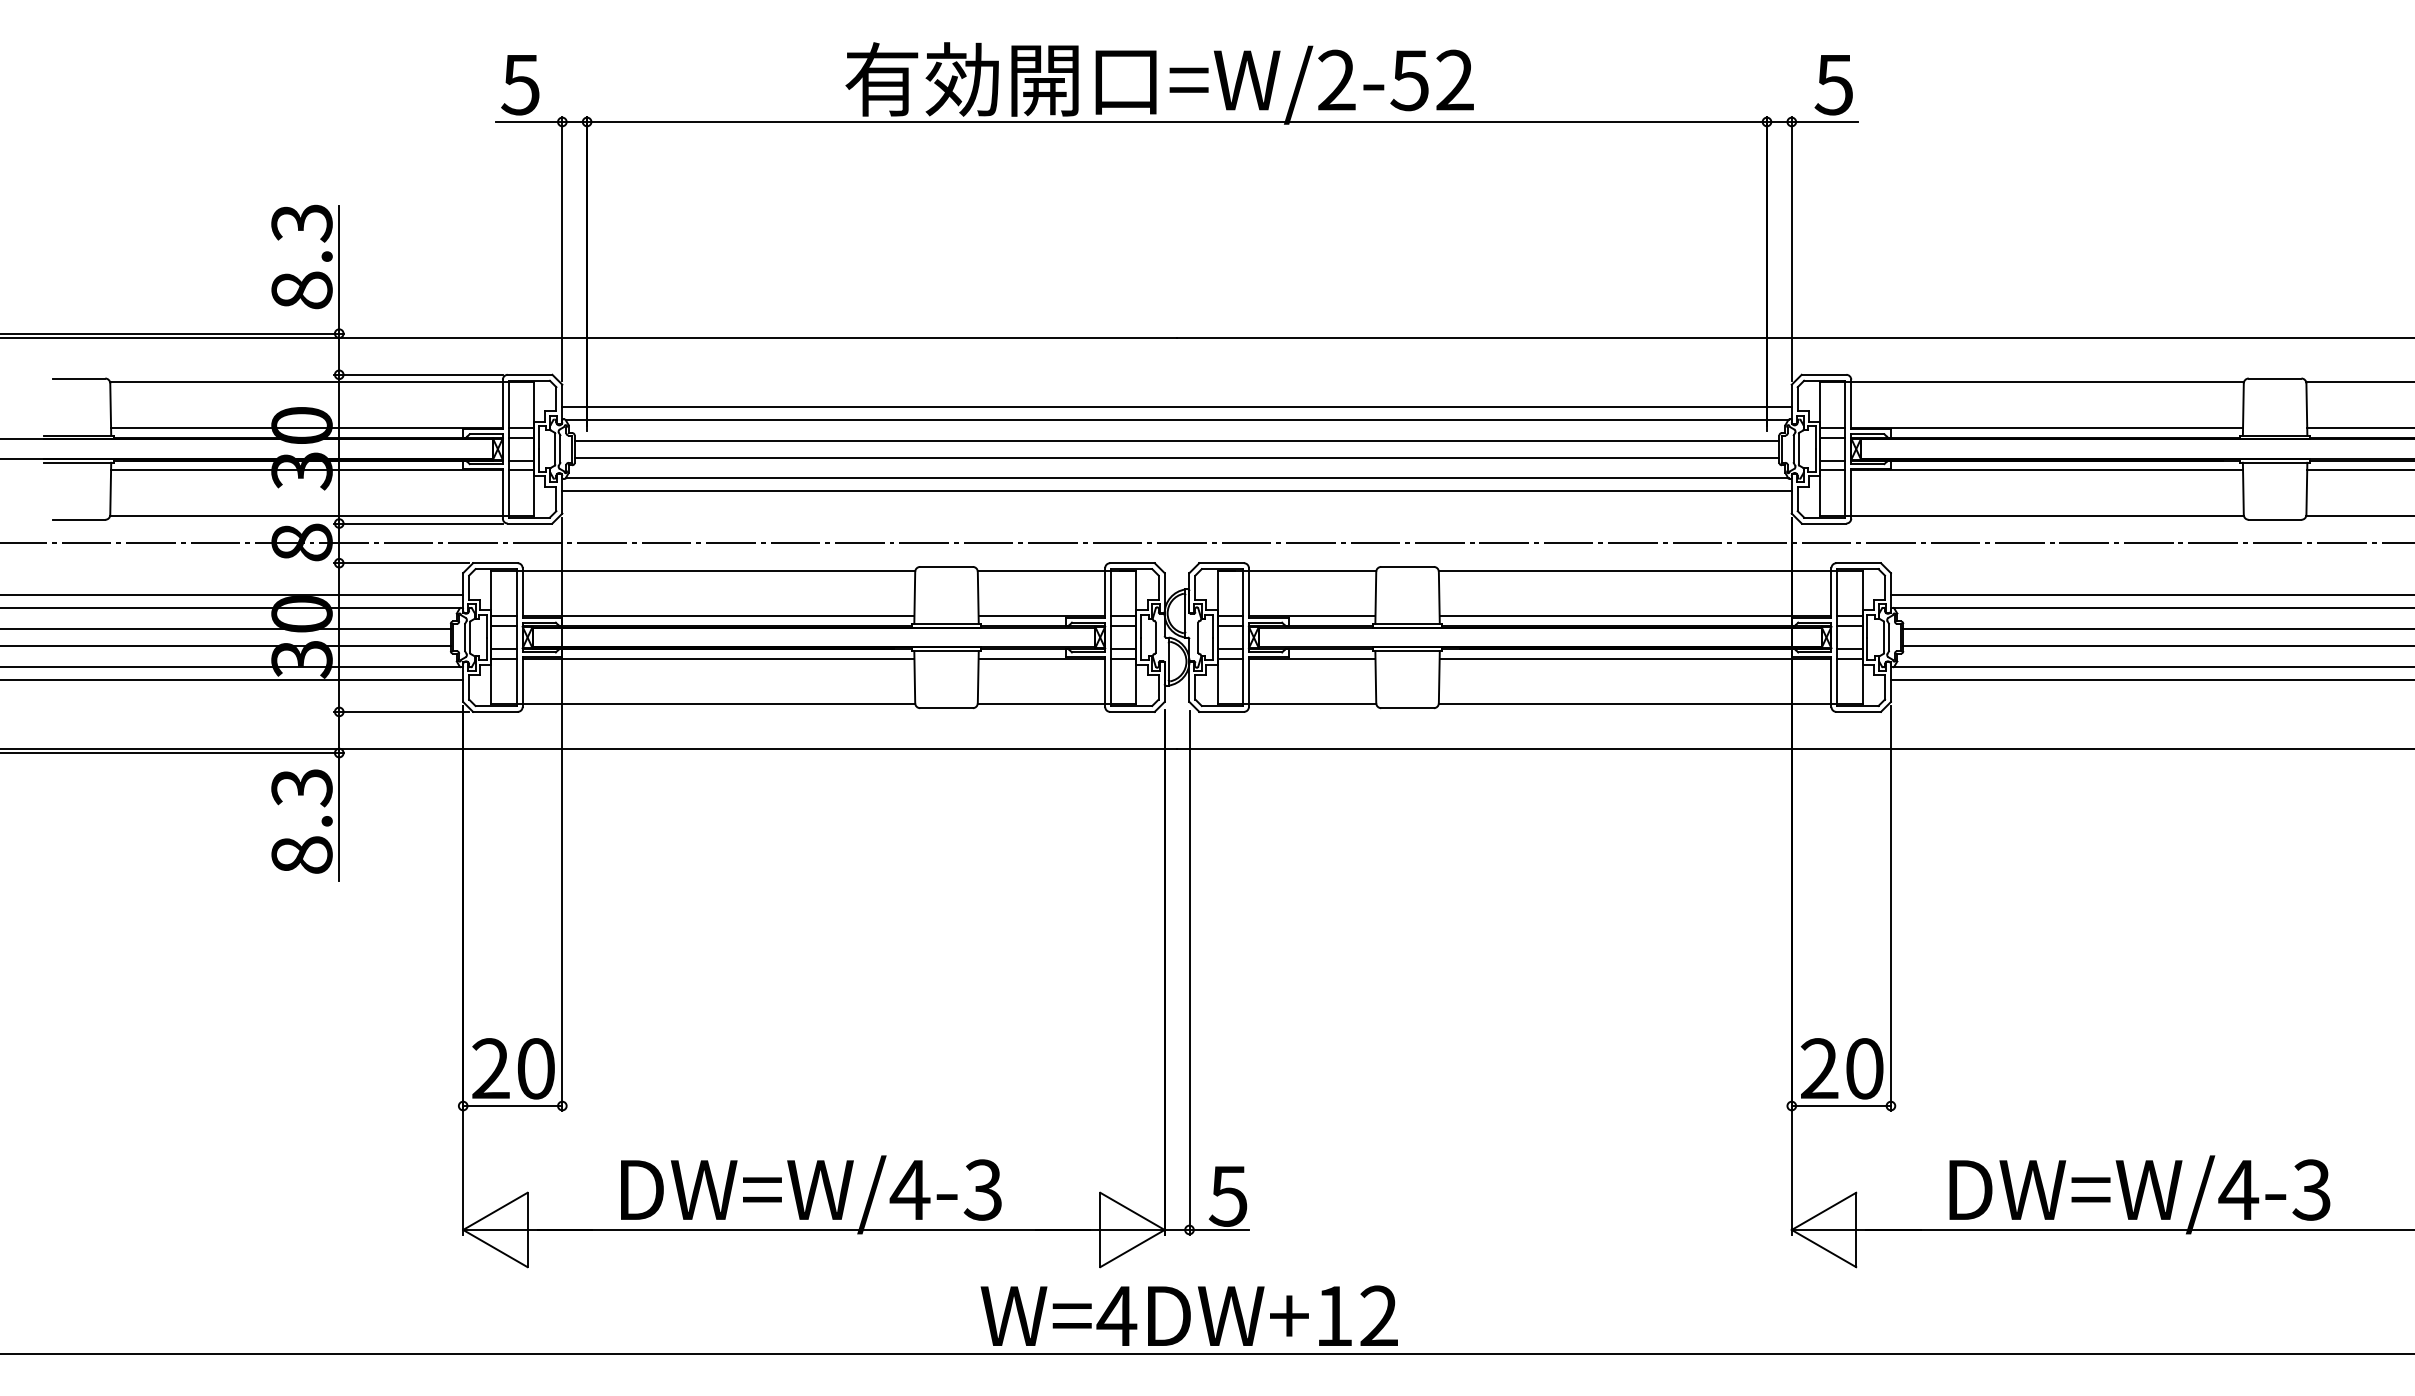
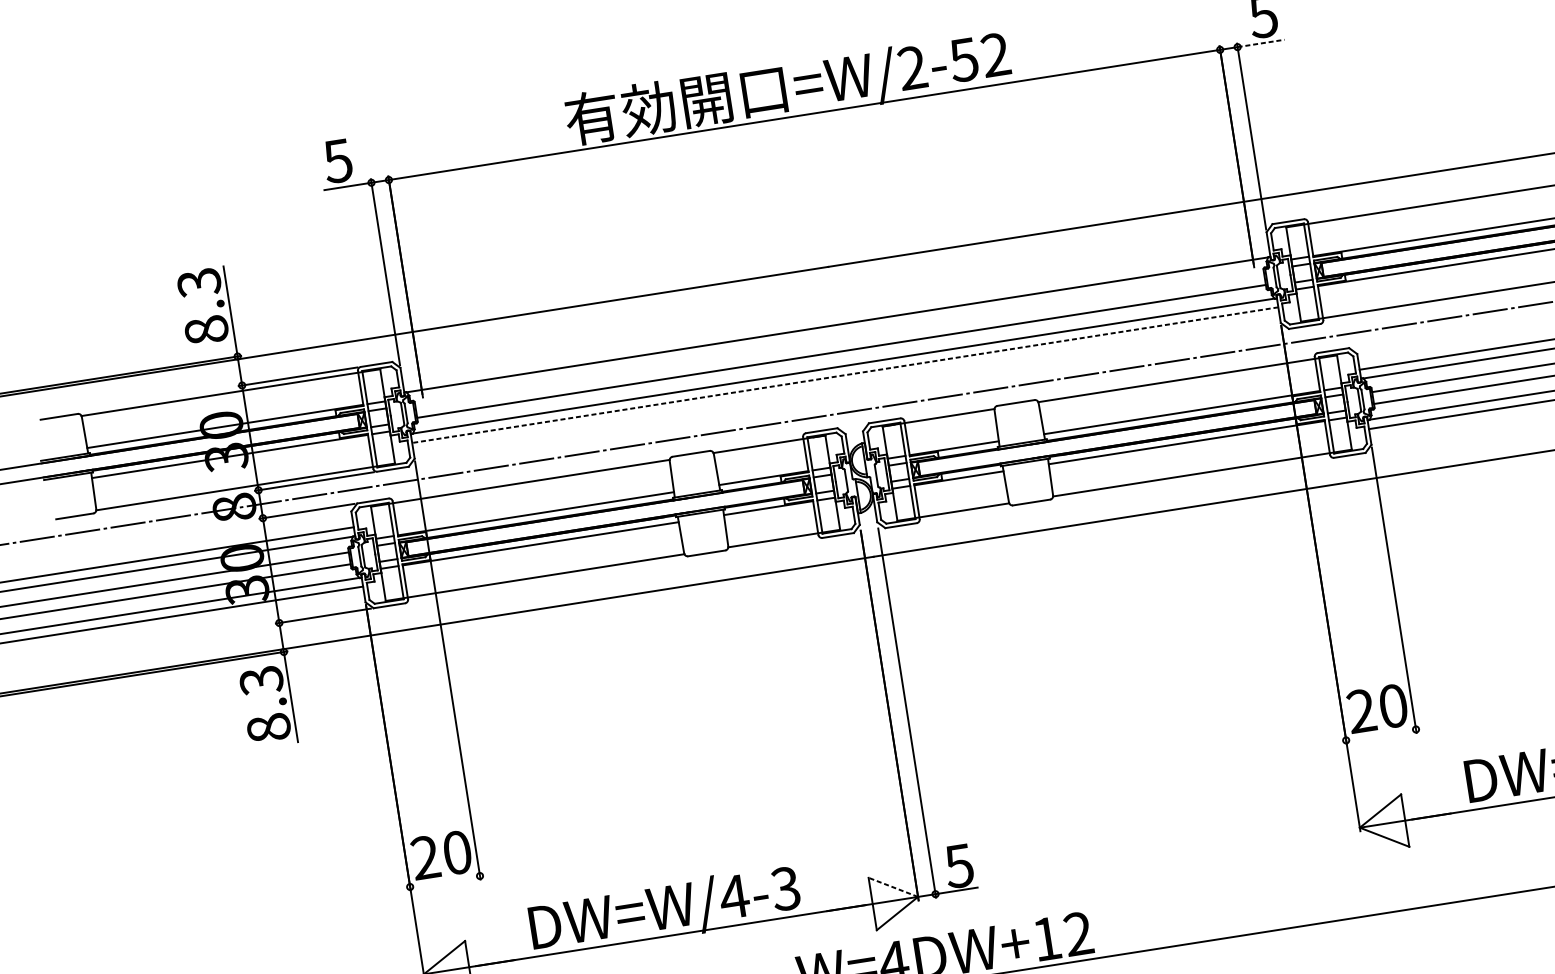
line: (1825, 121) -> (1261, 43), solid -> dashed
line: (1176, 407) -> (835, 316), removed
line: (1176, 440) -> (839, 339), removed
line: (1177, 491) -> (845, 375), solid -> dashed
line: (512, 1106) -> (444, 881), removed
line: (1840, 1106) -> (1380, 735), removed
line: (1132, 1211) -> (893, 887), solid -> dashed

